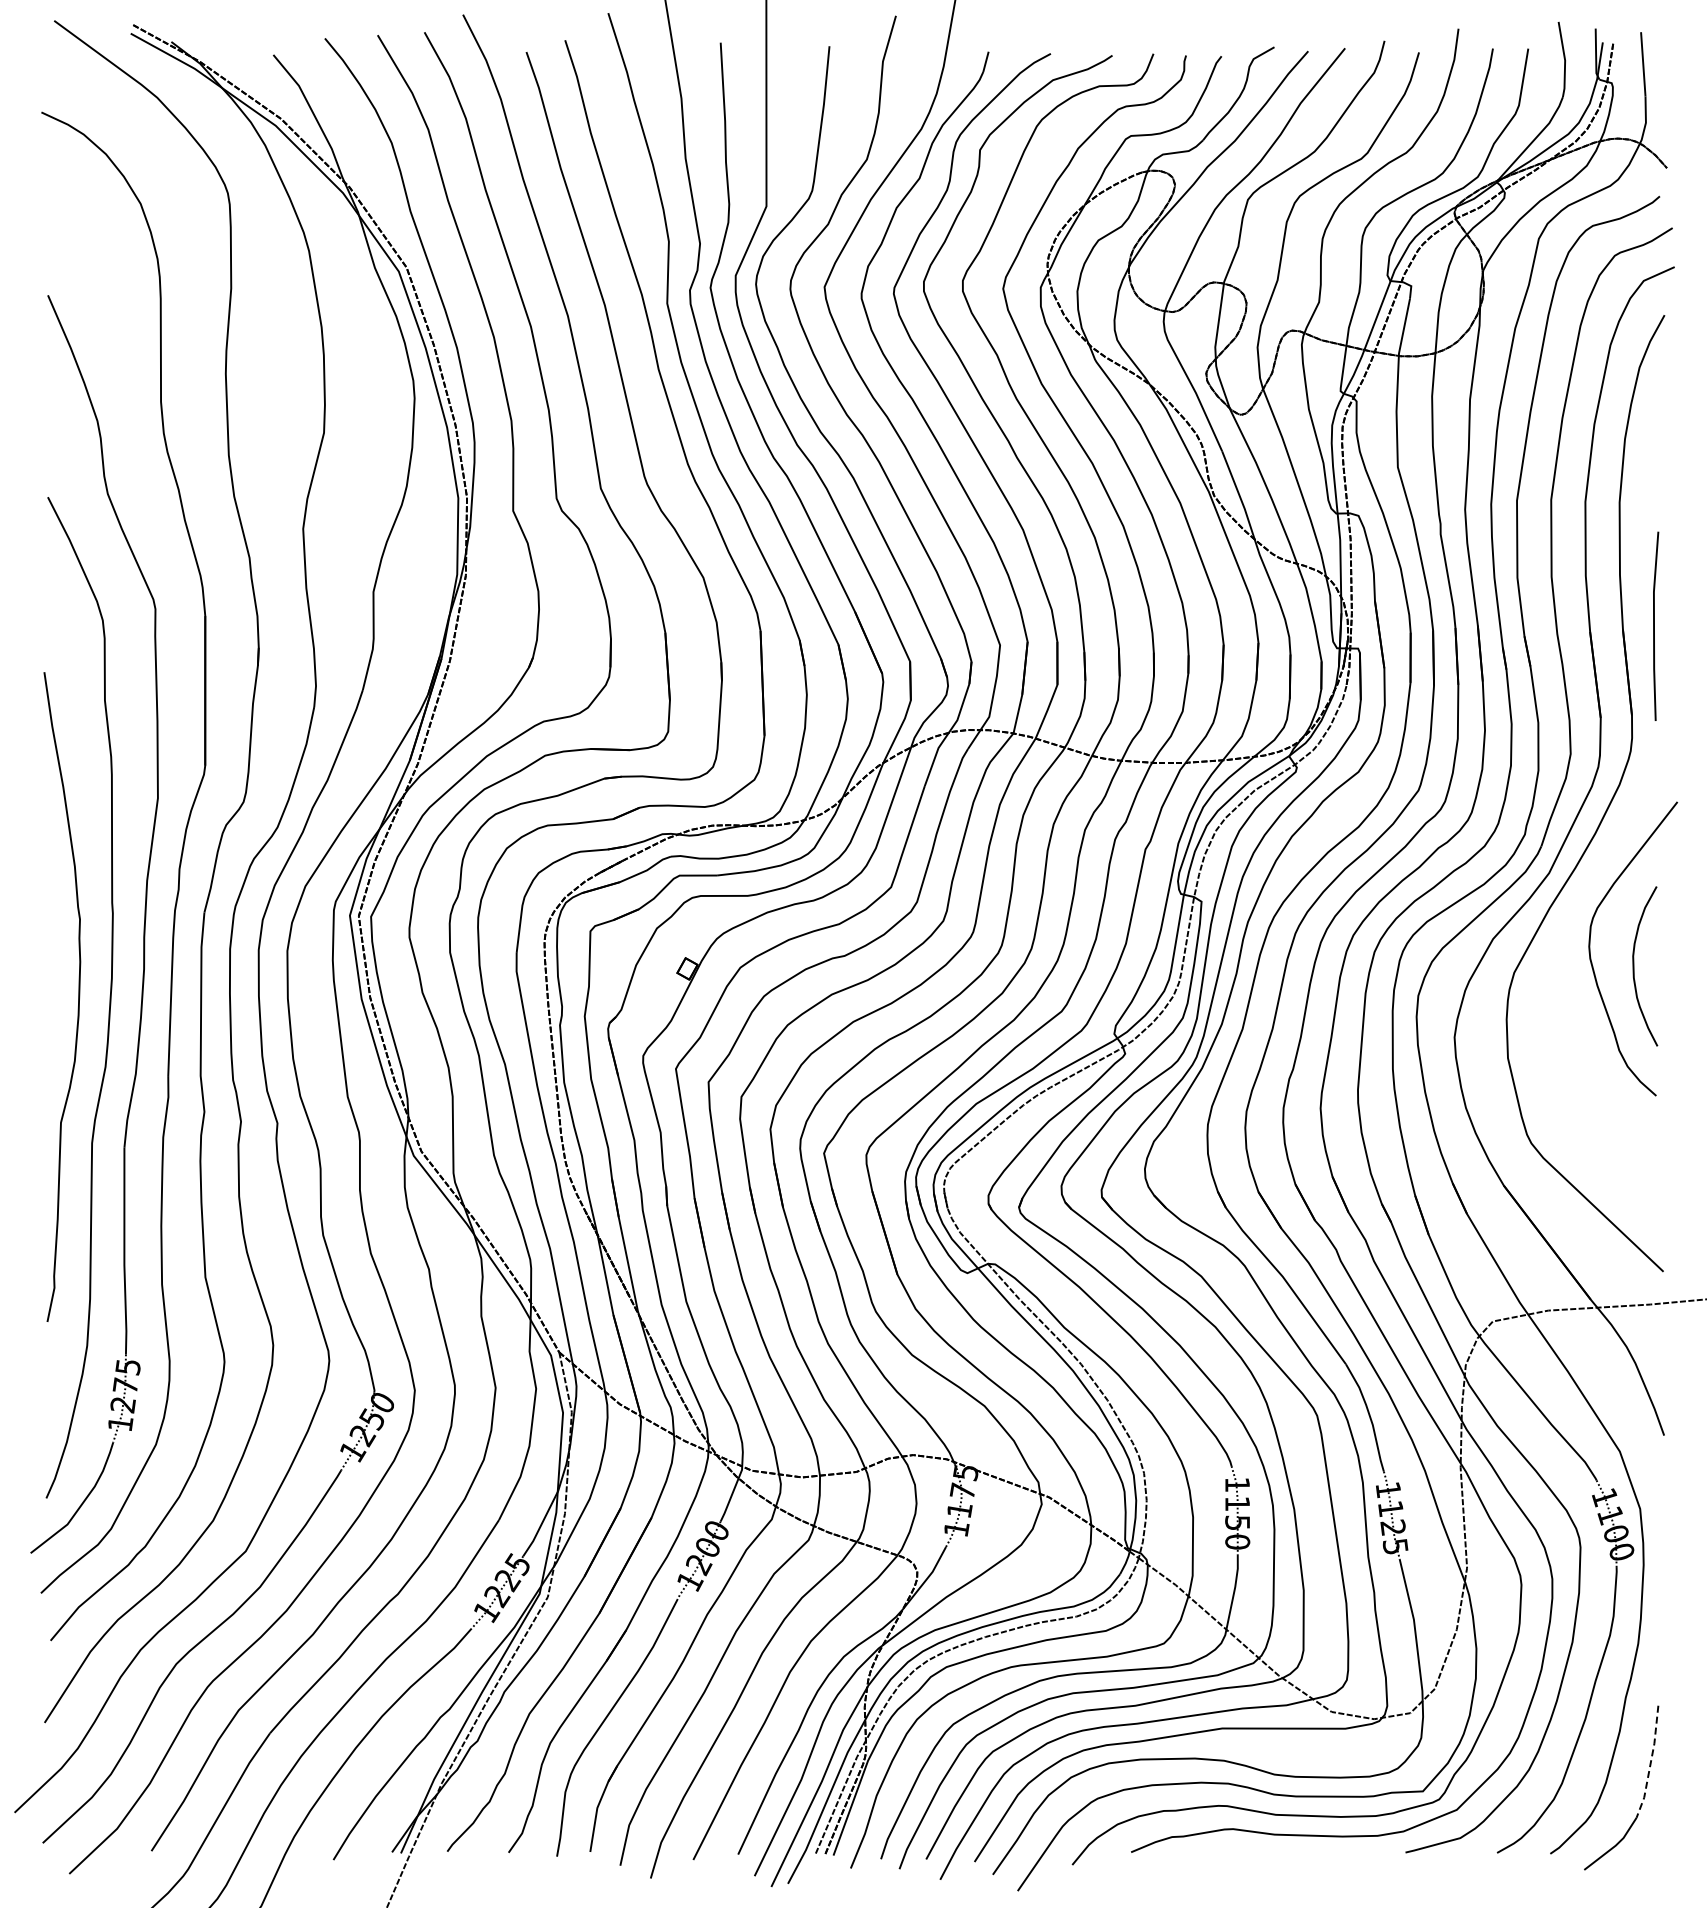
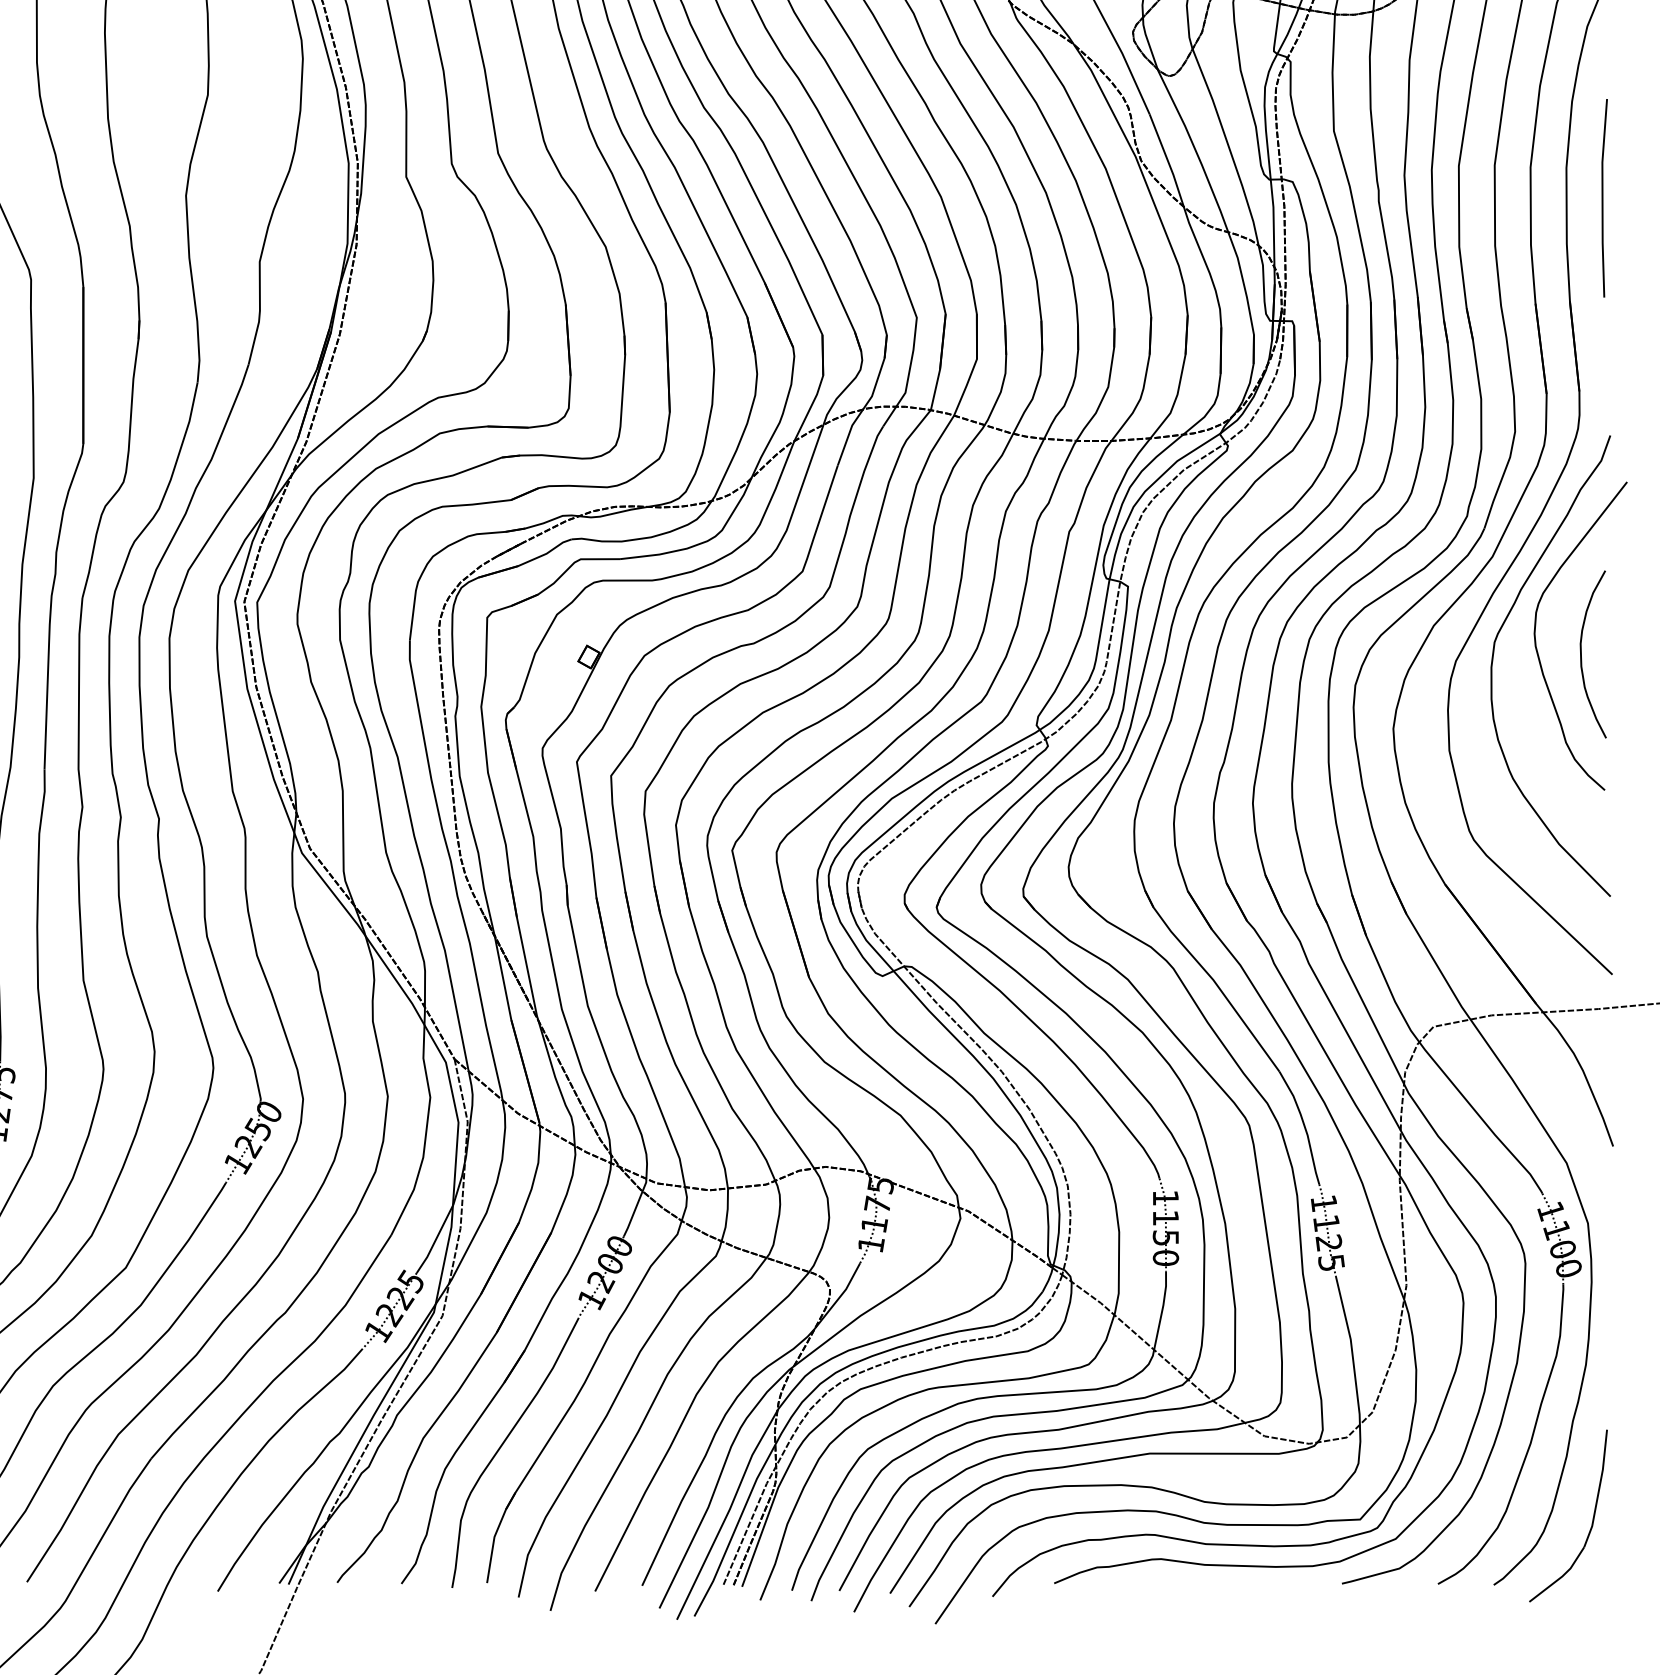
line: (1654, 625) -> (1603, 197), moved
curve: (1550, 969) -> (1493, 657), added
line: (1650, 1762) -> (1598, 1489), dashed -> solid

